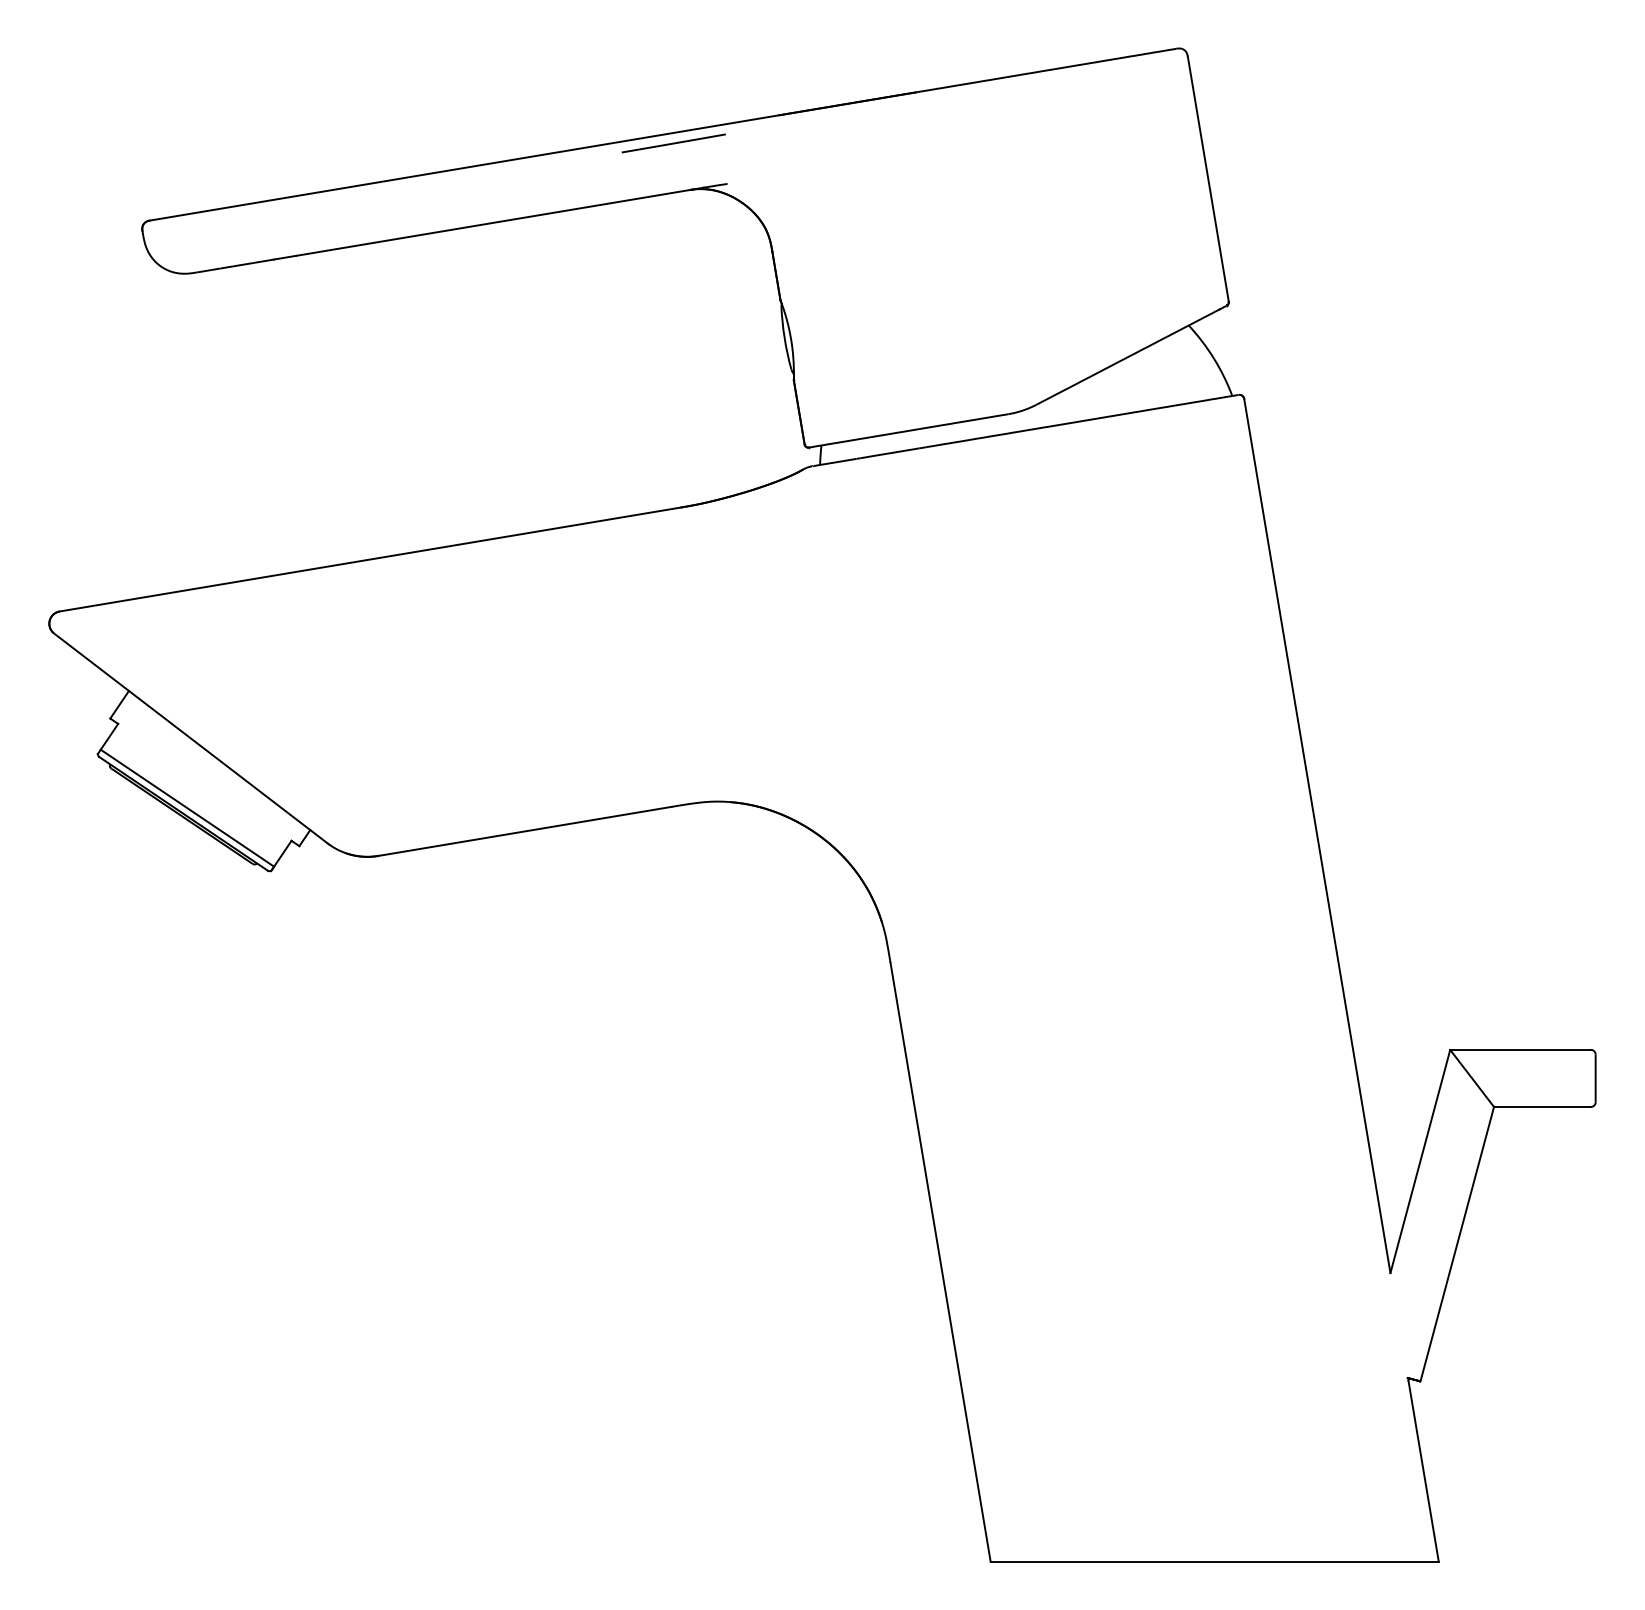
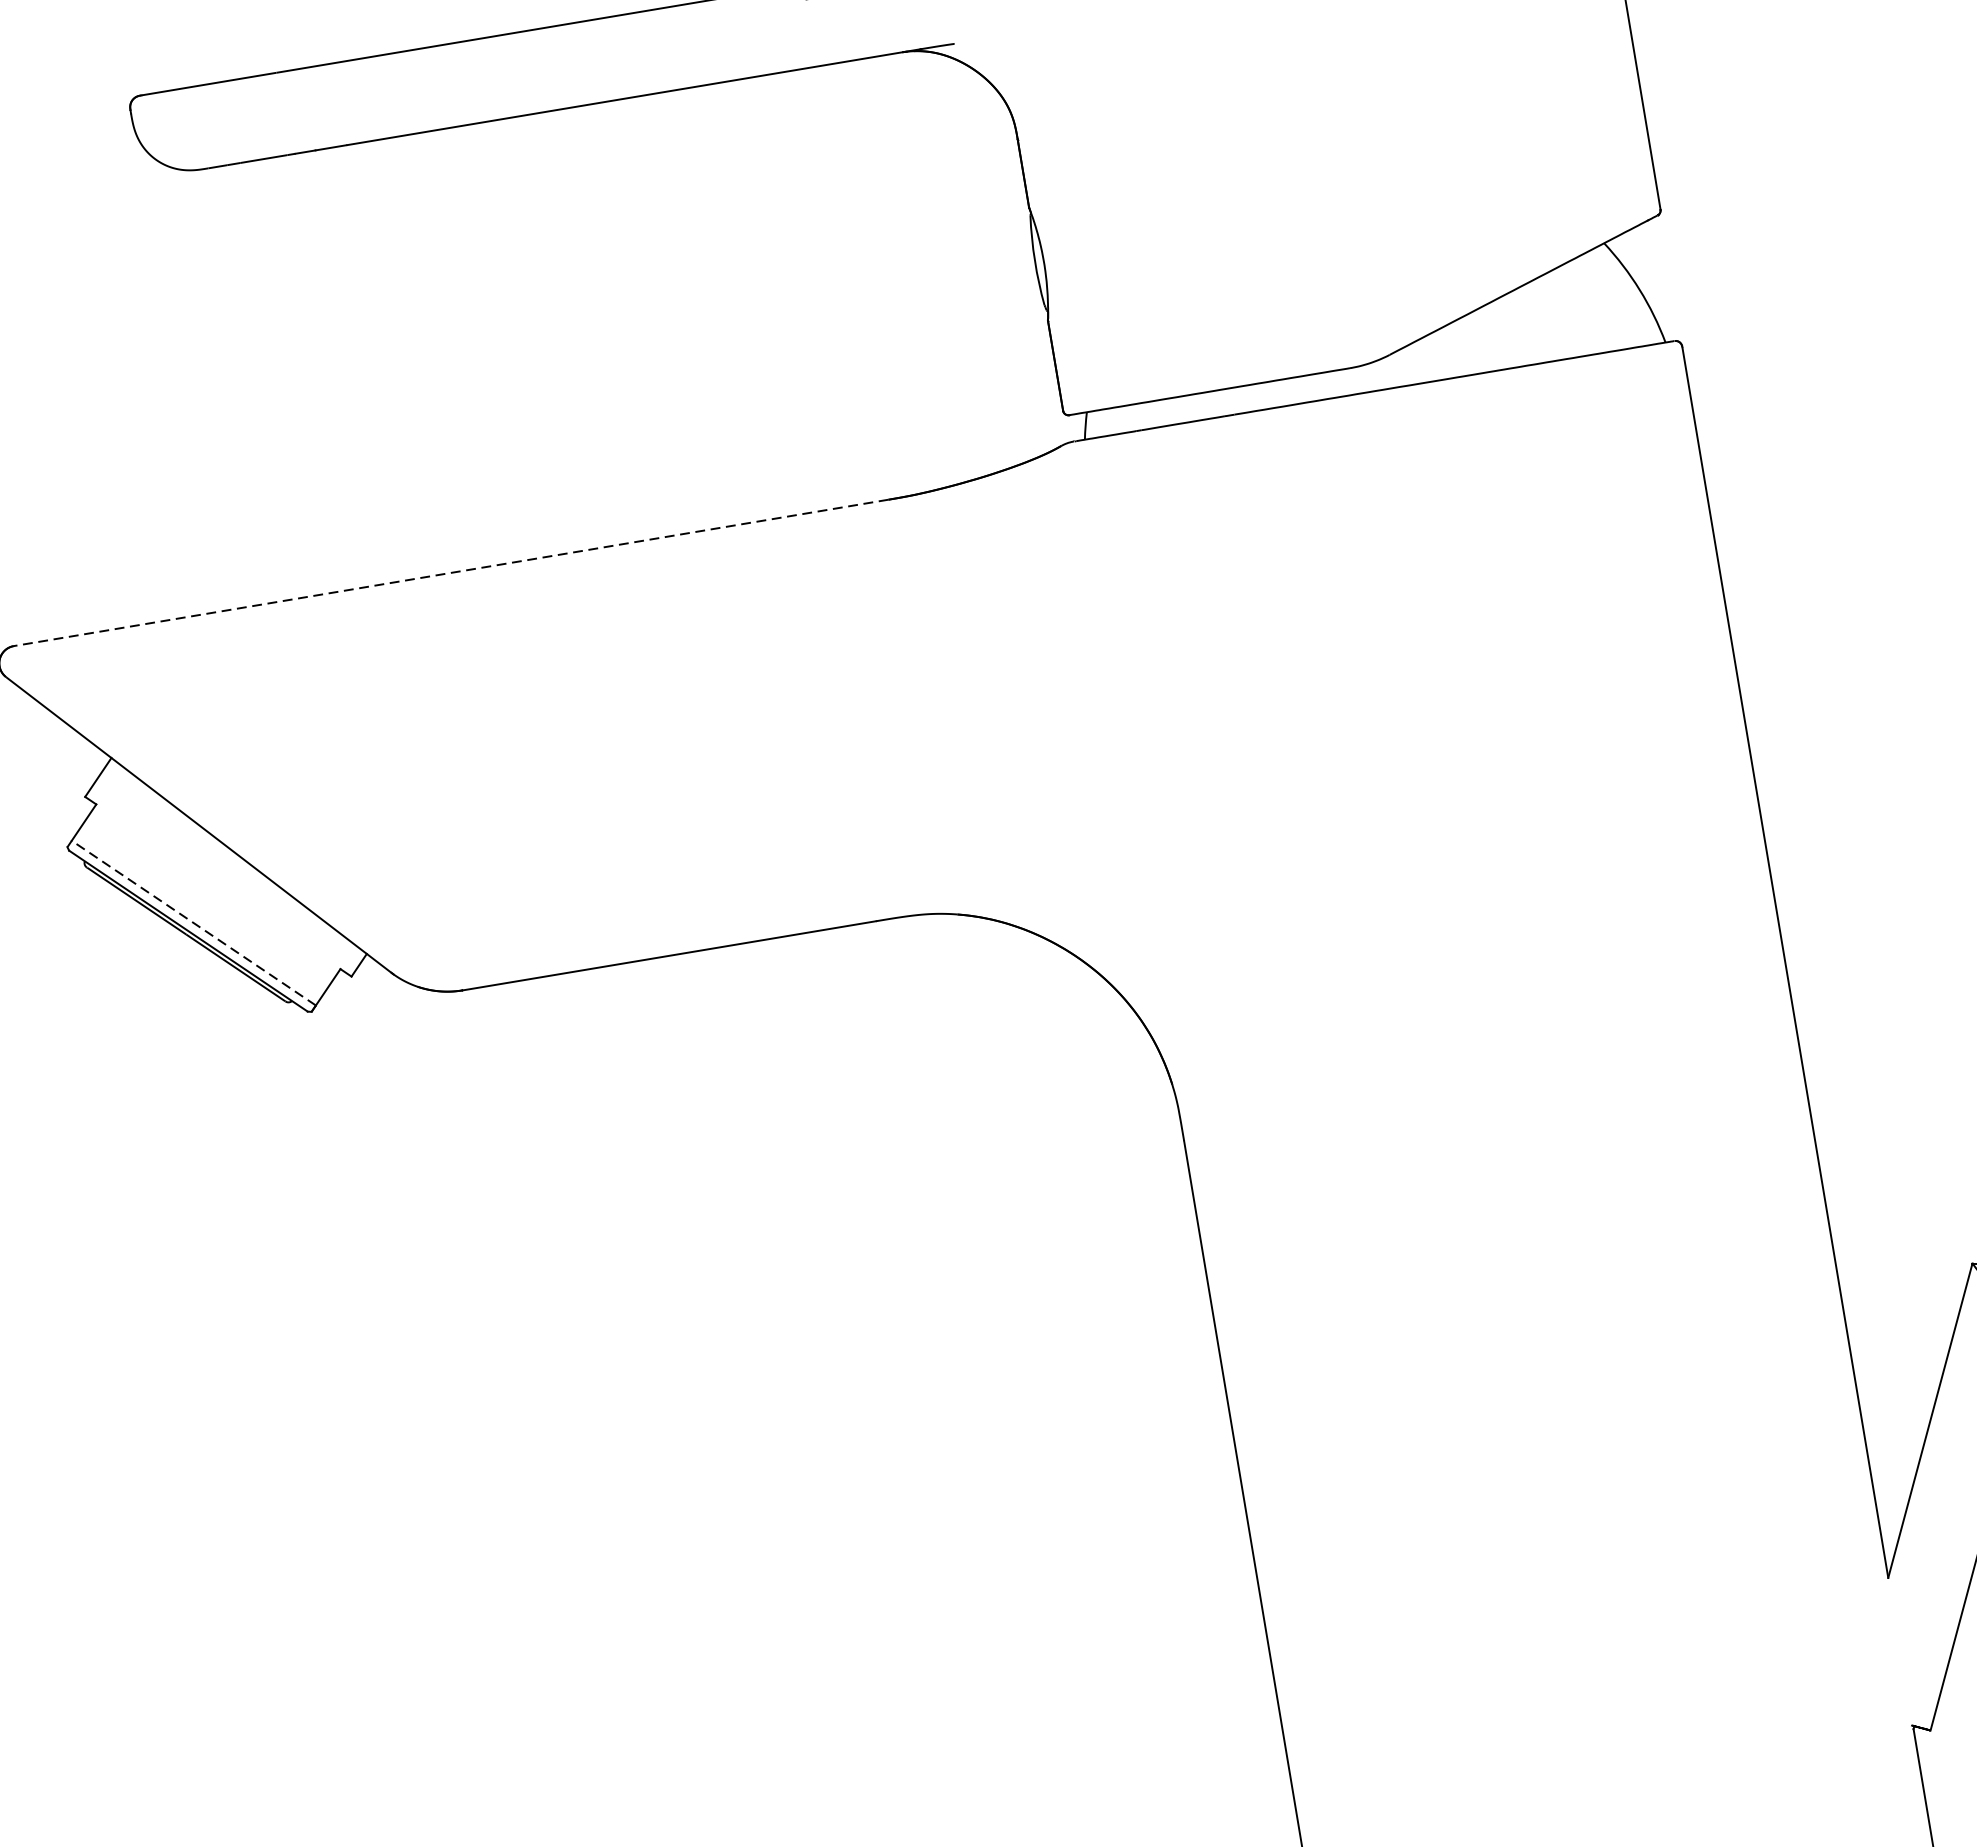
line: (370, 559) -> (451, 572), solid -> dashed
line: (187, 808) -> (193, 923), solid -> dashed

